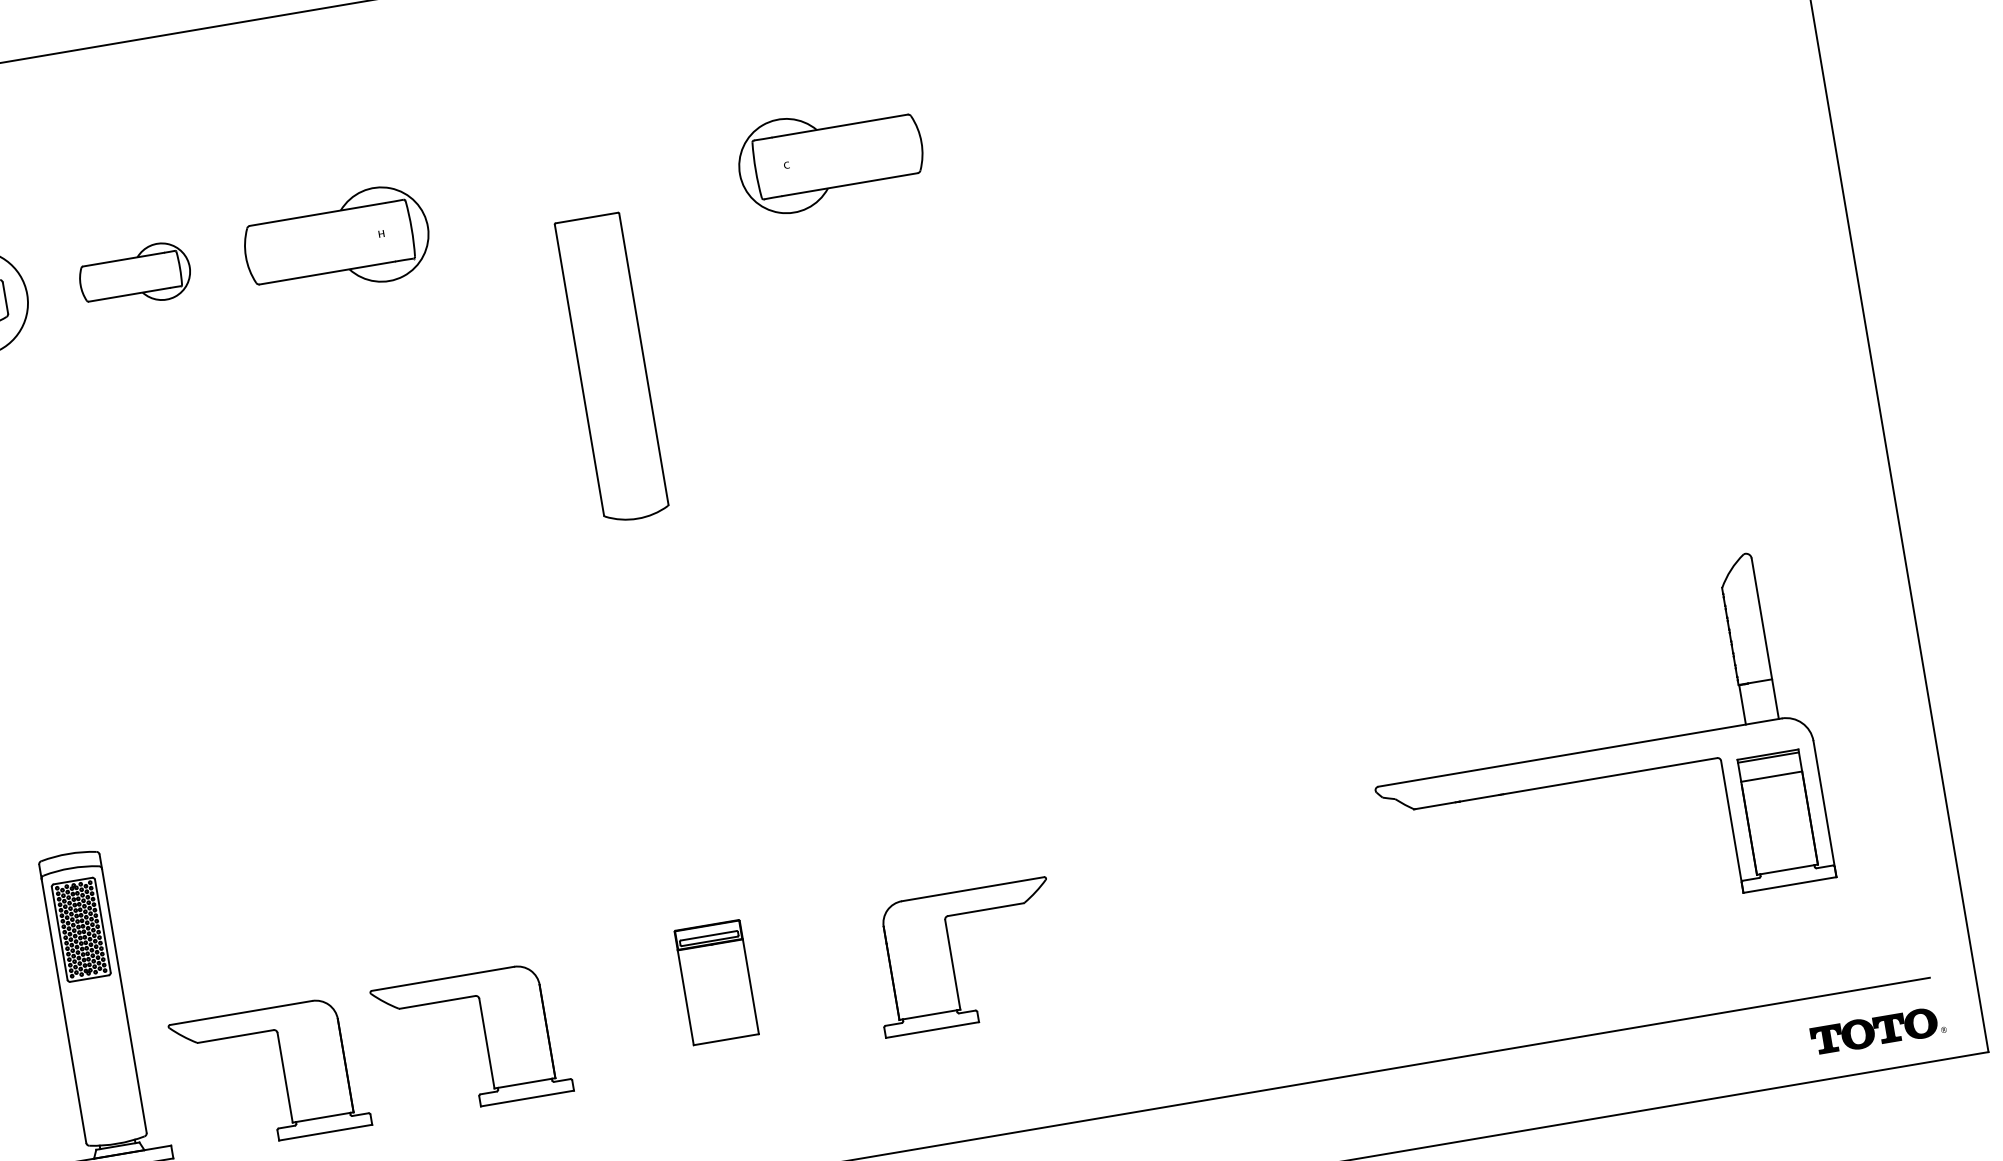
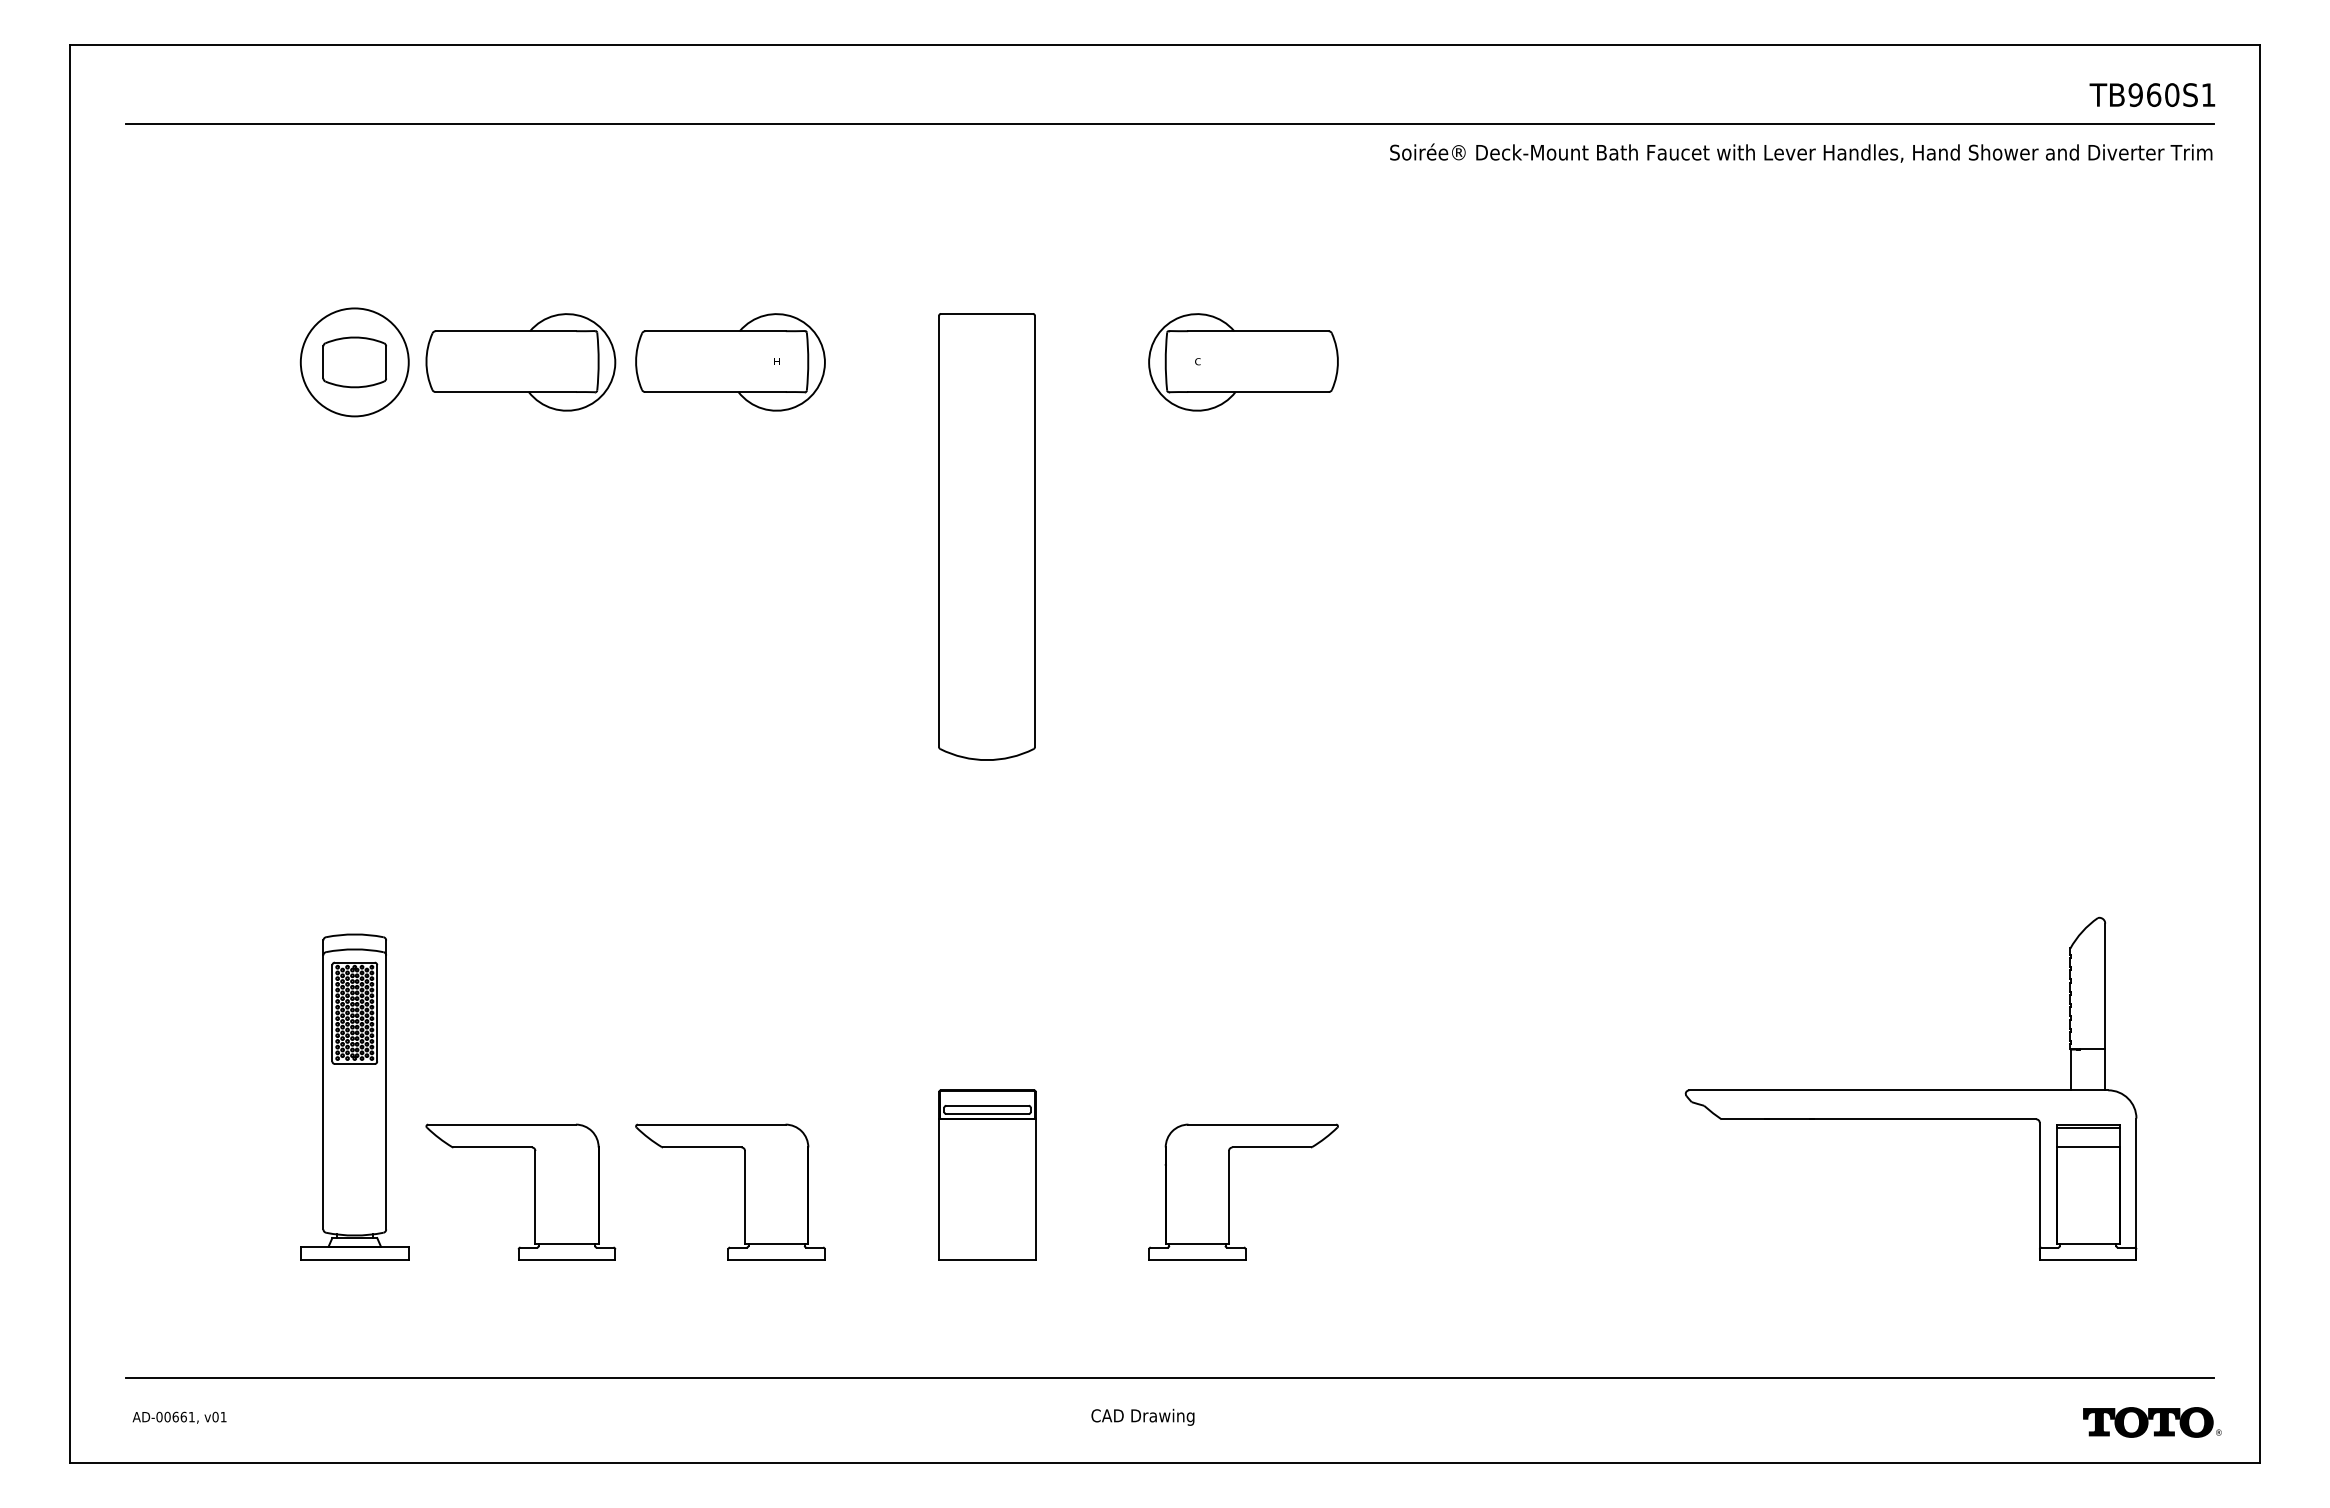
part: (134, 276) -> (520, 362), size x1.67
part: (611, 367) -> (986, 536), size x1.43
part: (716, 981) -> (987, 1174), size x1.43

